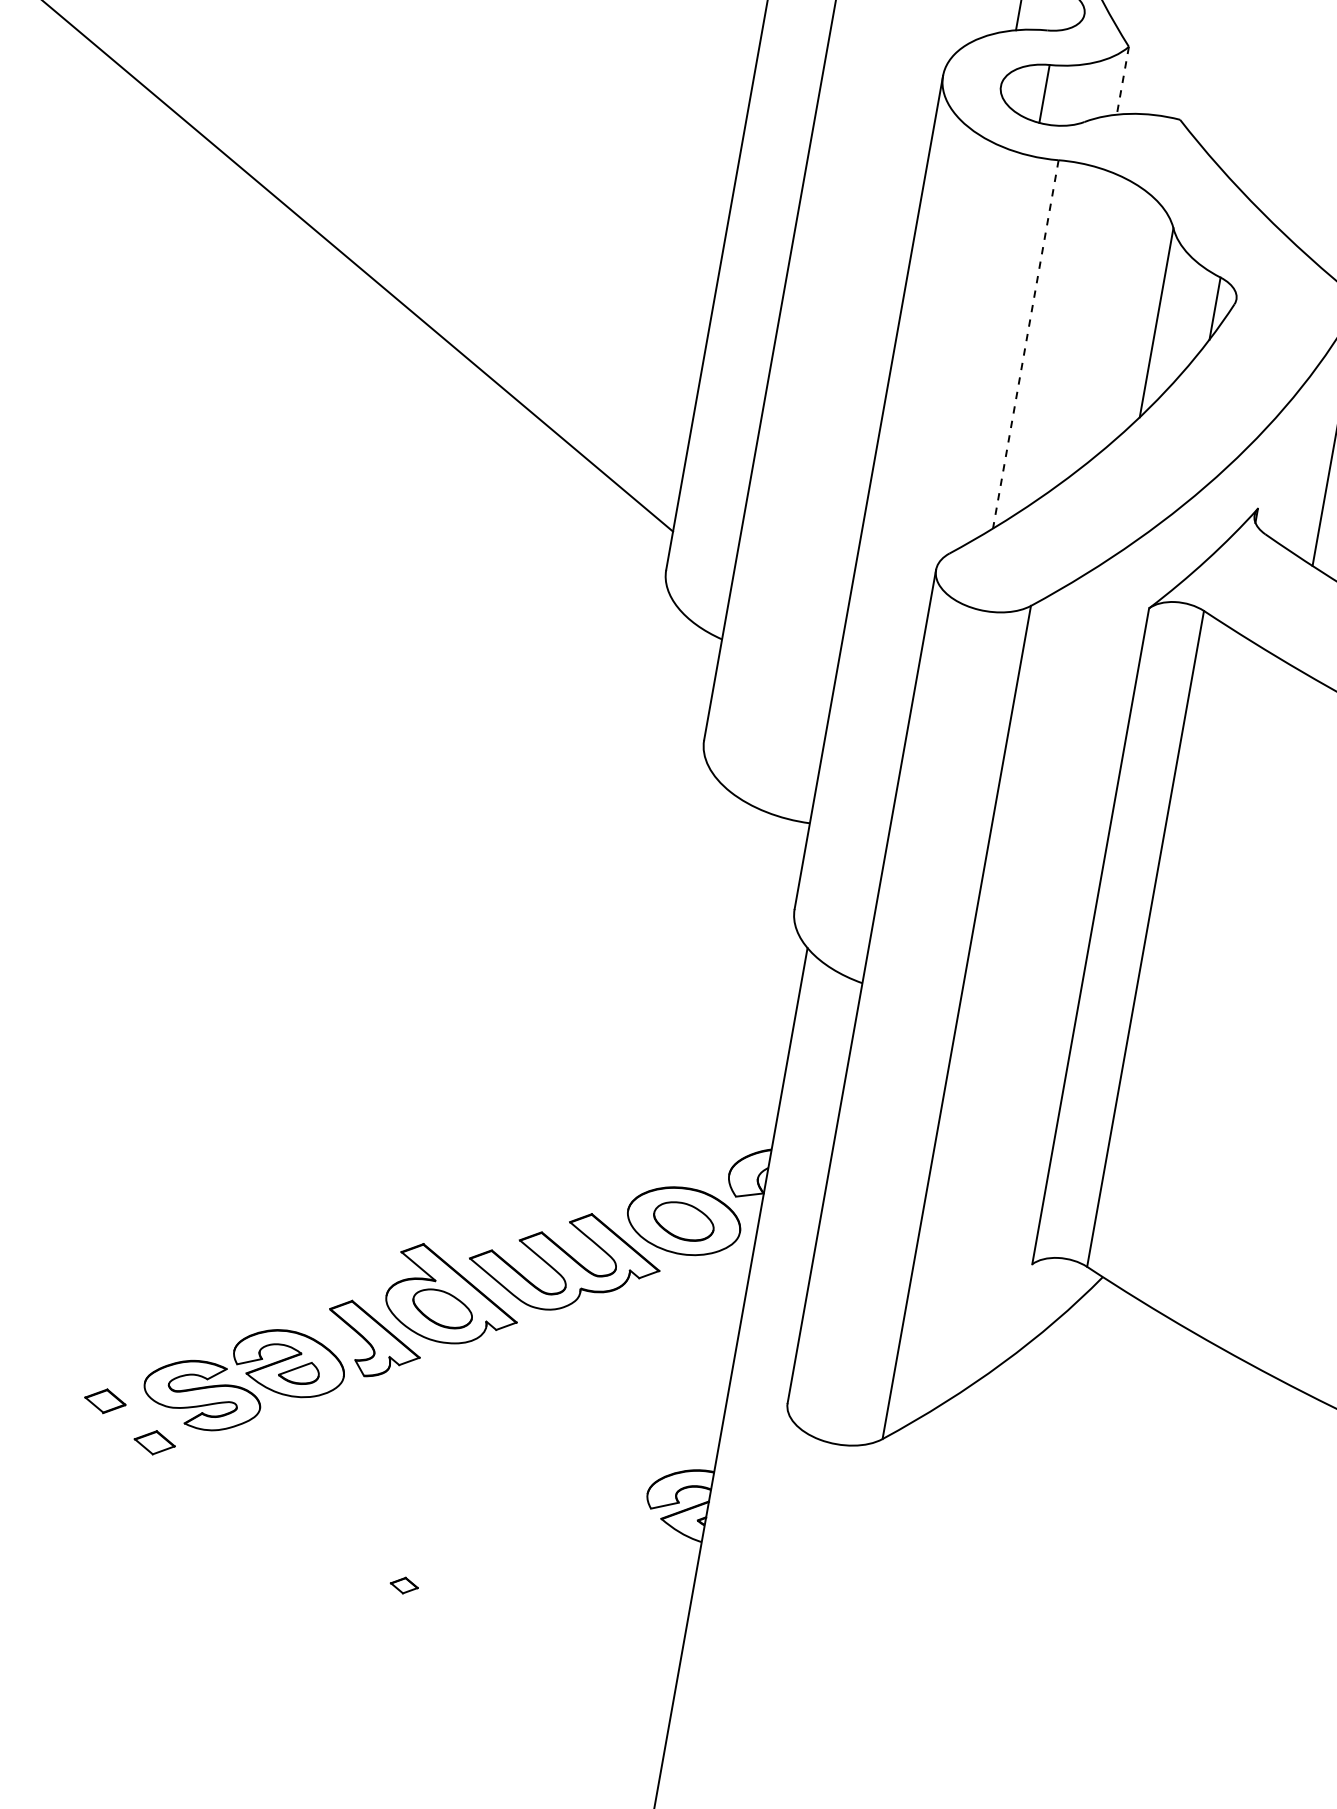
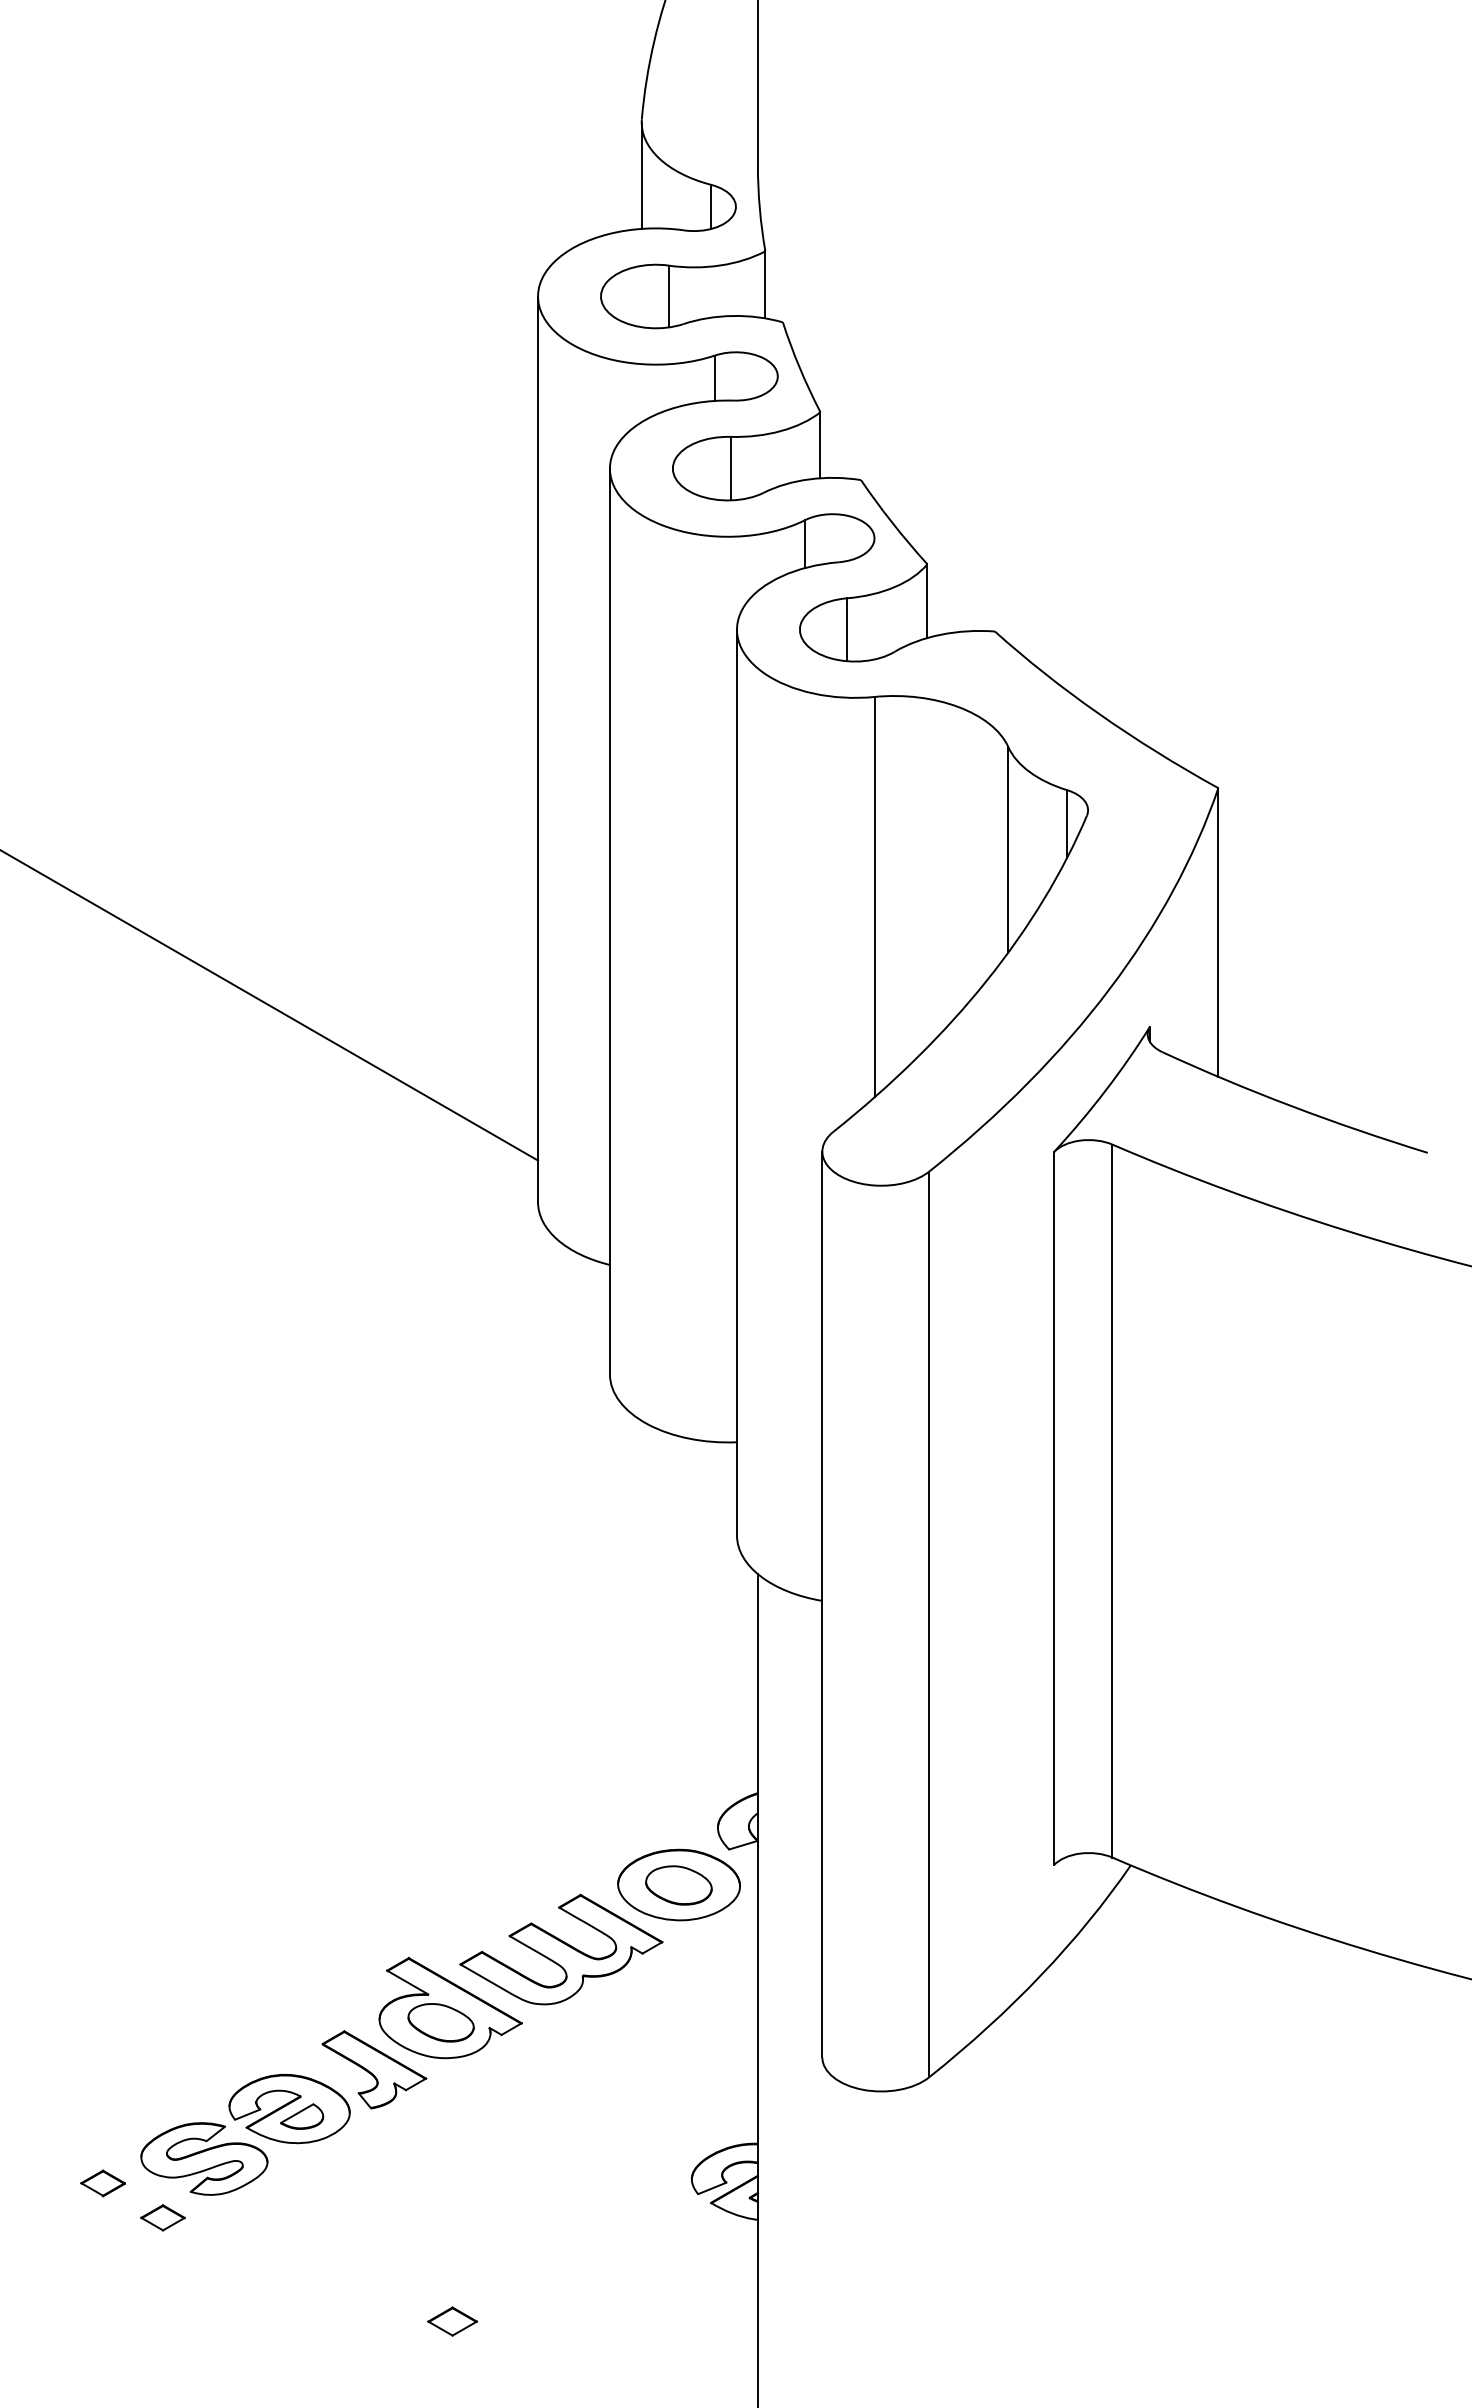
line: (1122, 81) -> (927, 601), dashed -> solid
line: (1025, 344) -> (874, 897), dashed -> solid
part: (404, 1585) -> (452, 2321), size x1.67

